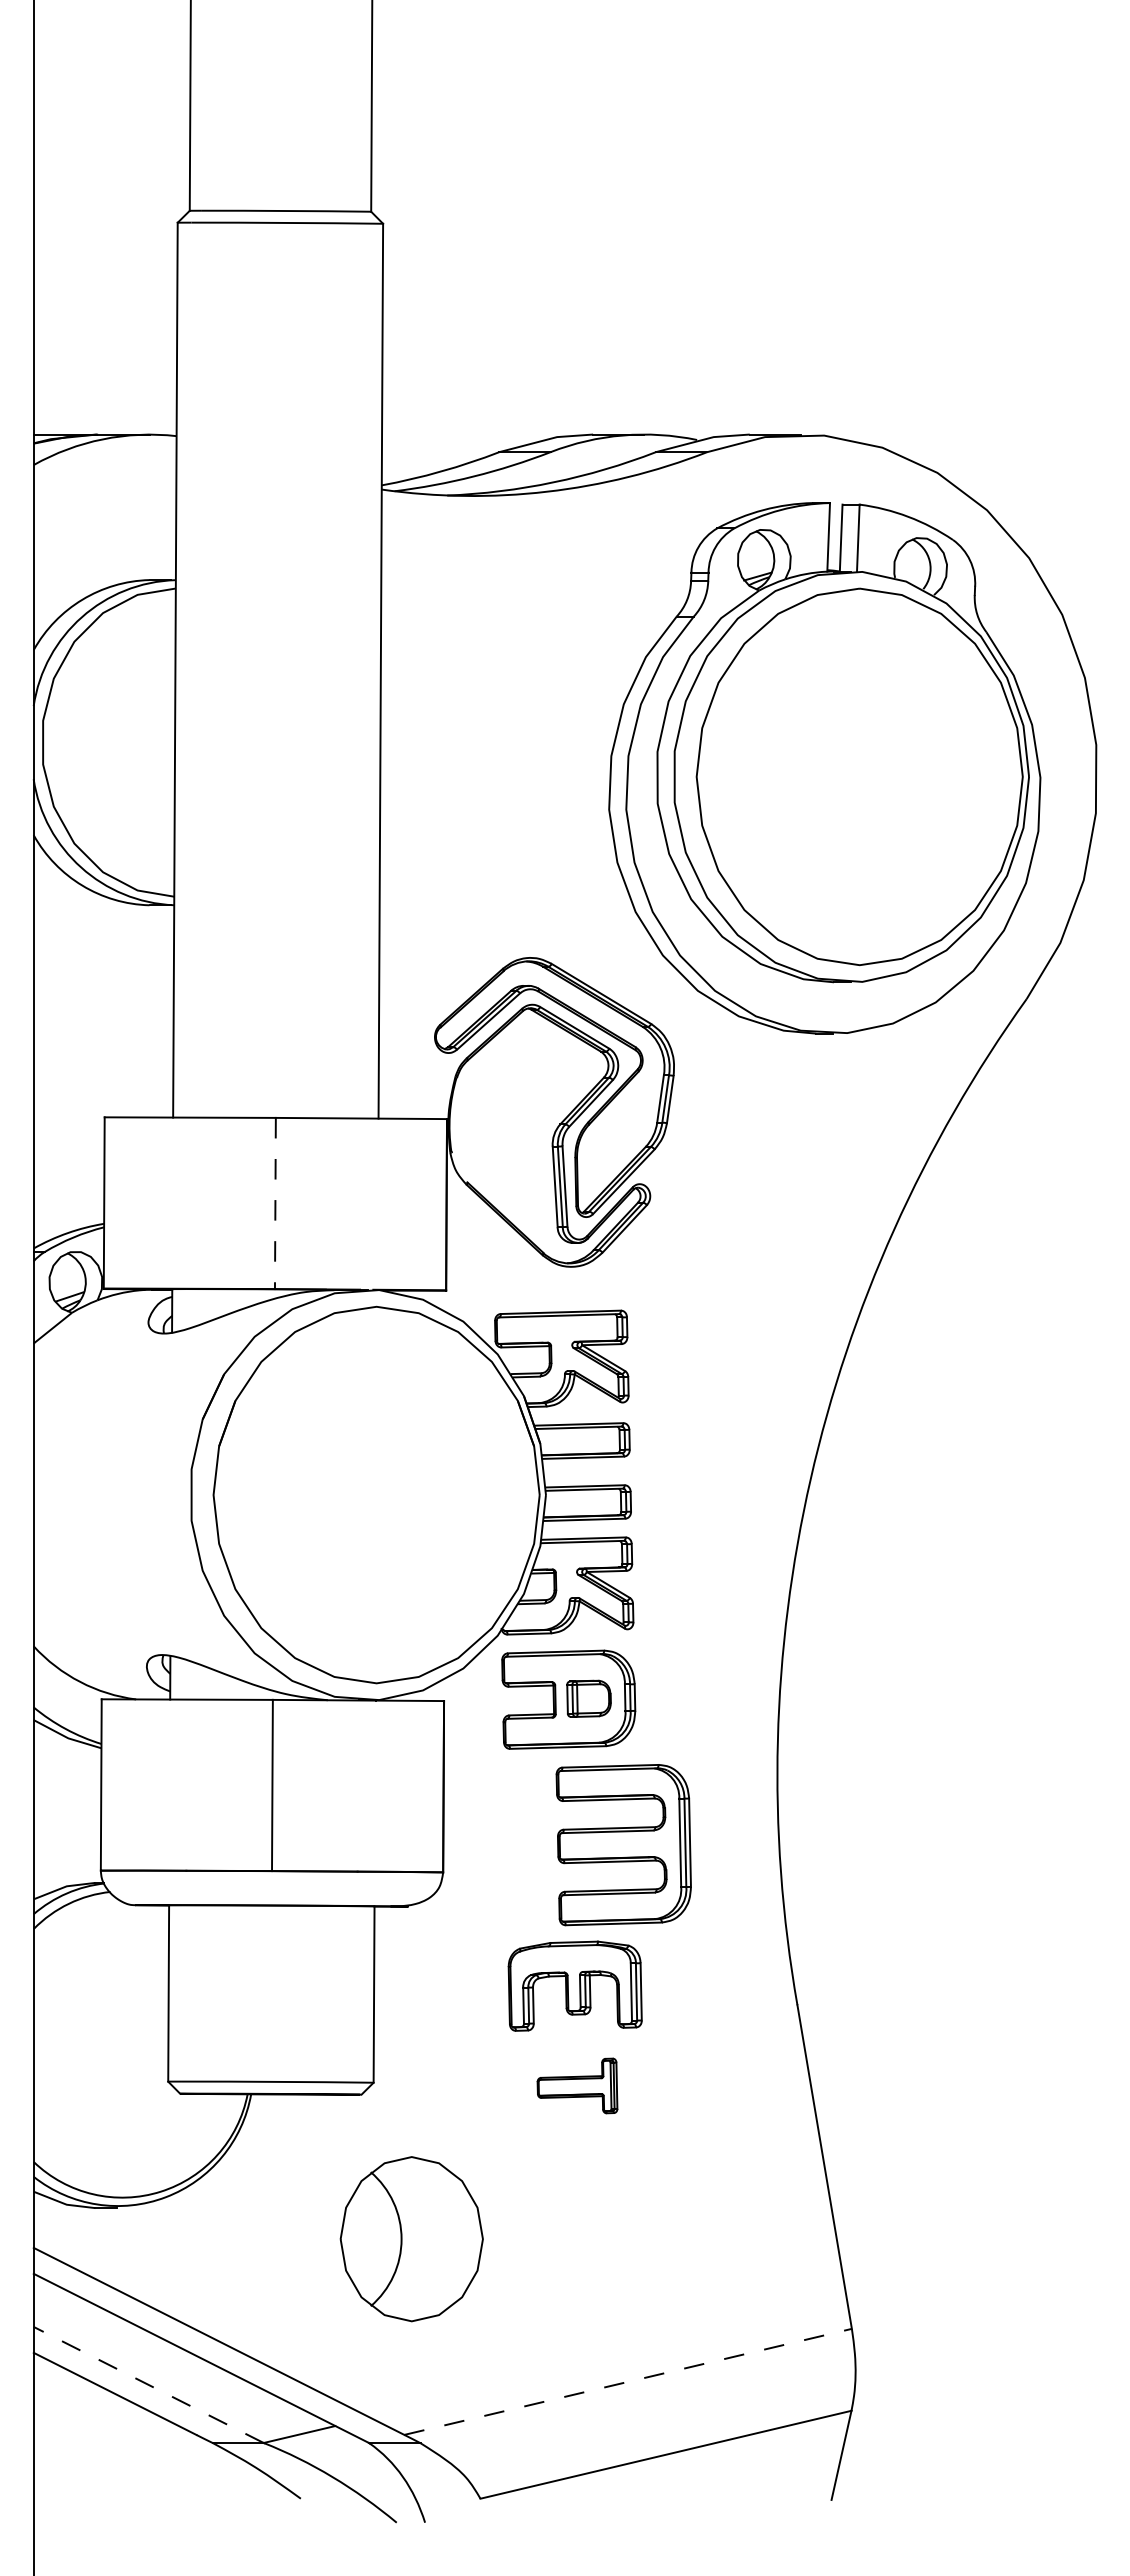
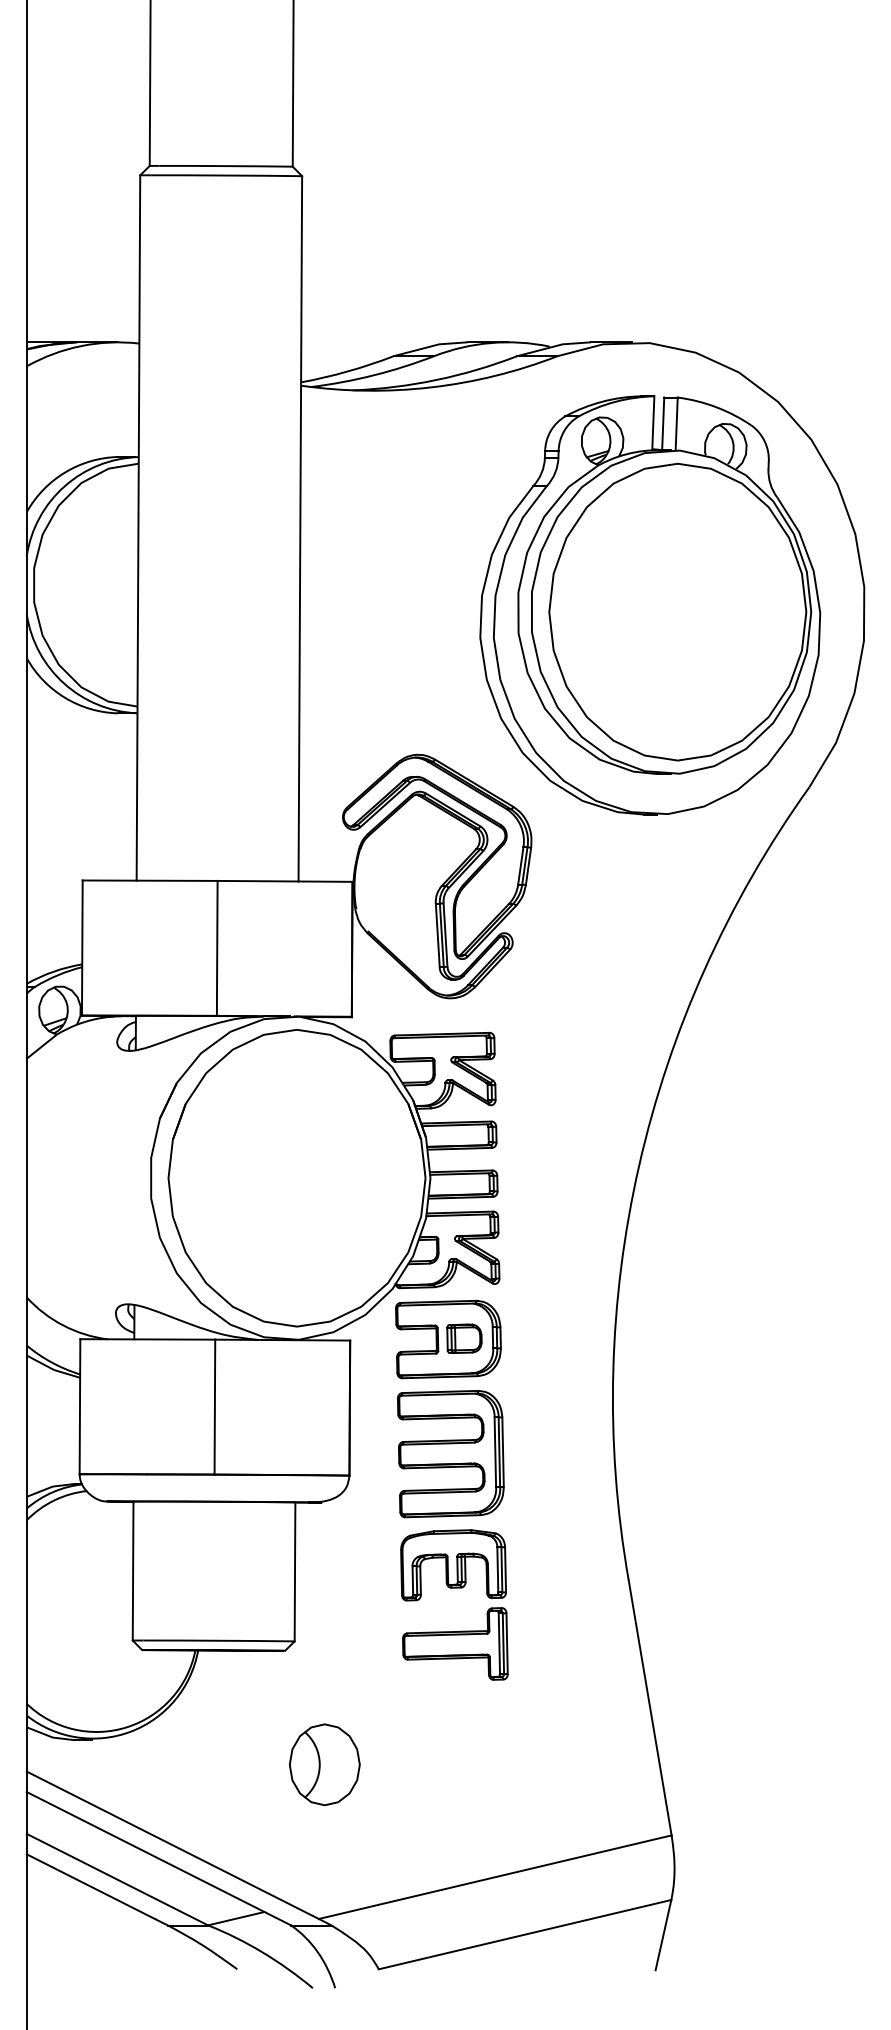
line: (275, 1203) -> (217, 948), dashed -> solid
part: (623, 1845) -> (450, 1454), moved
part: (577, 2085) -> (455, 1643), size x1.67
part: (411, 2239) -> (324, 1764), size x0.62
line: (628, 2381) -> (495, 1876), dashed -> solid
line: (148, 2384) -> (117, 1879), dashed -> solid

